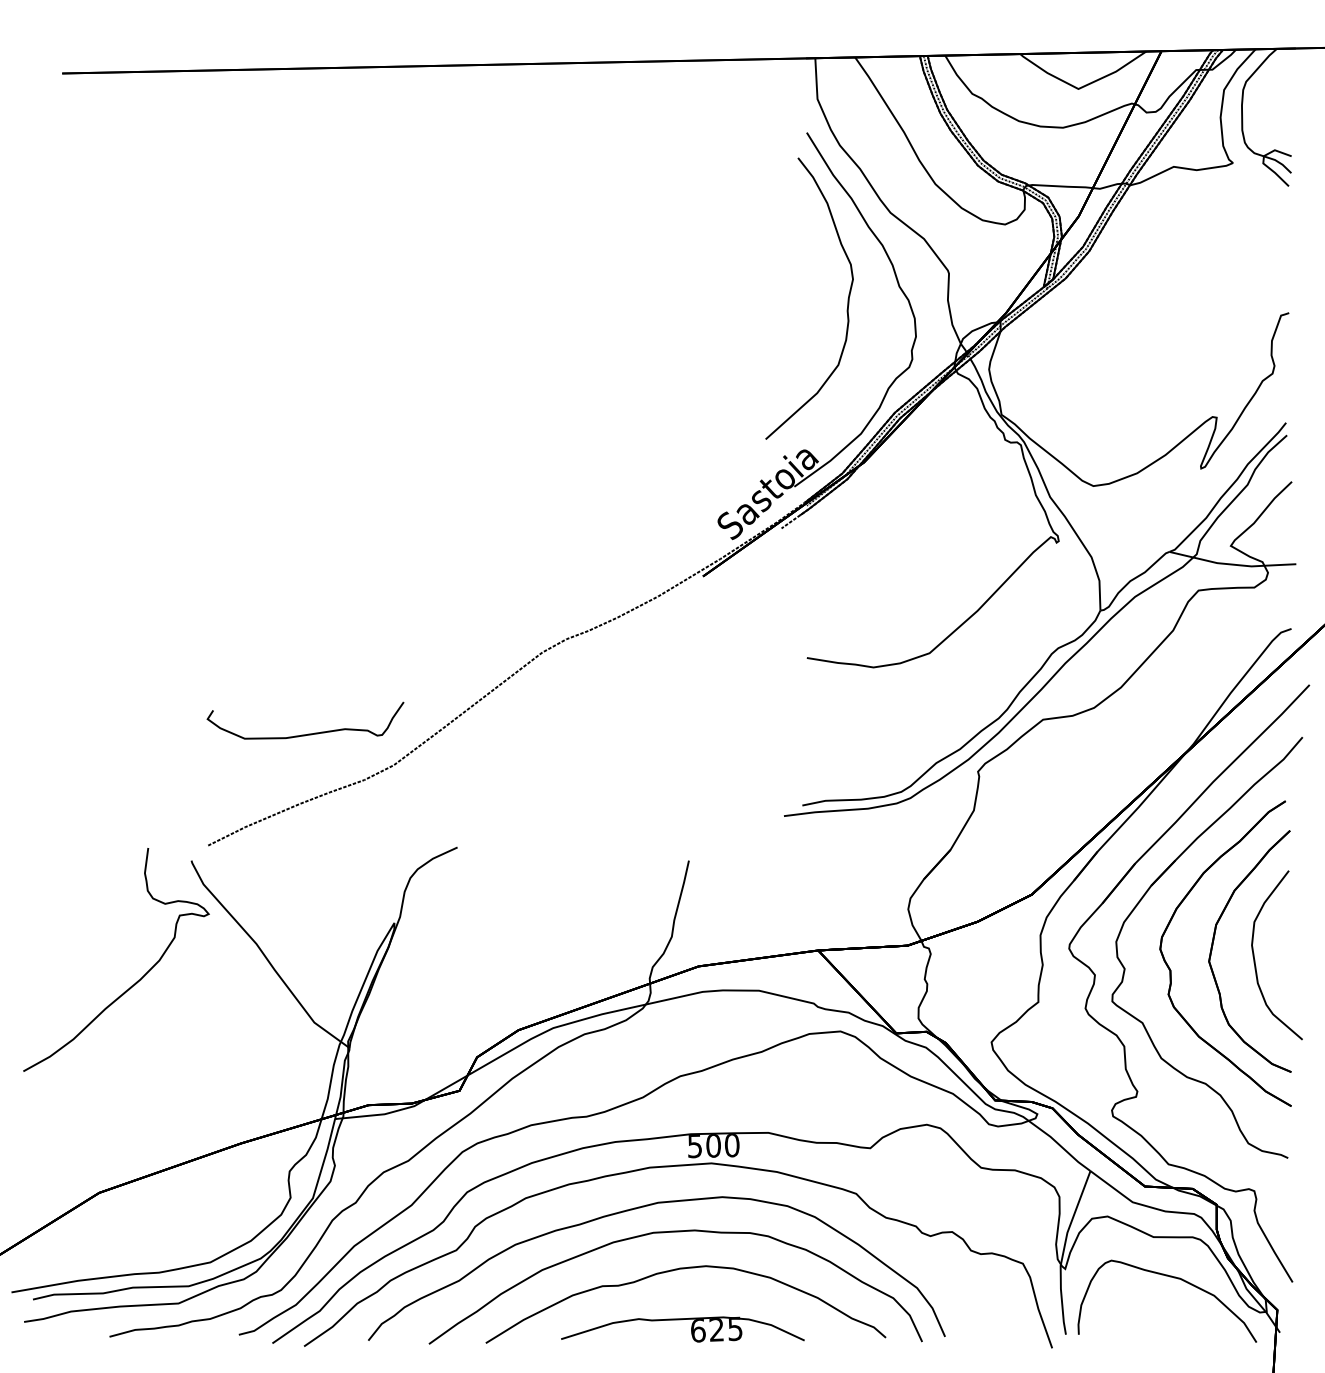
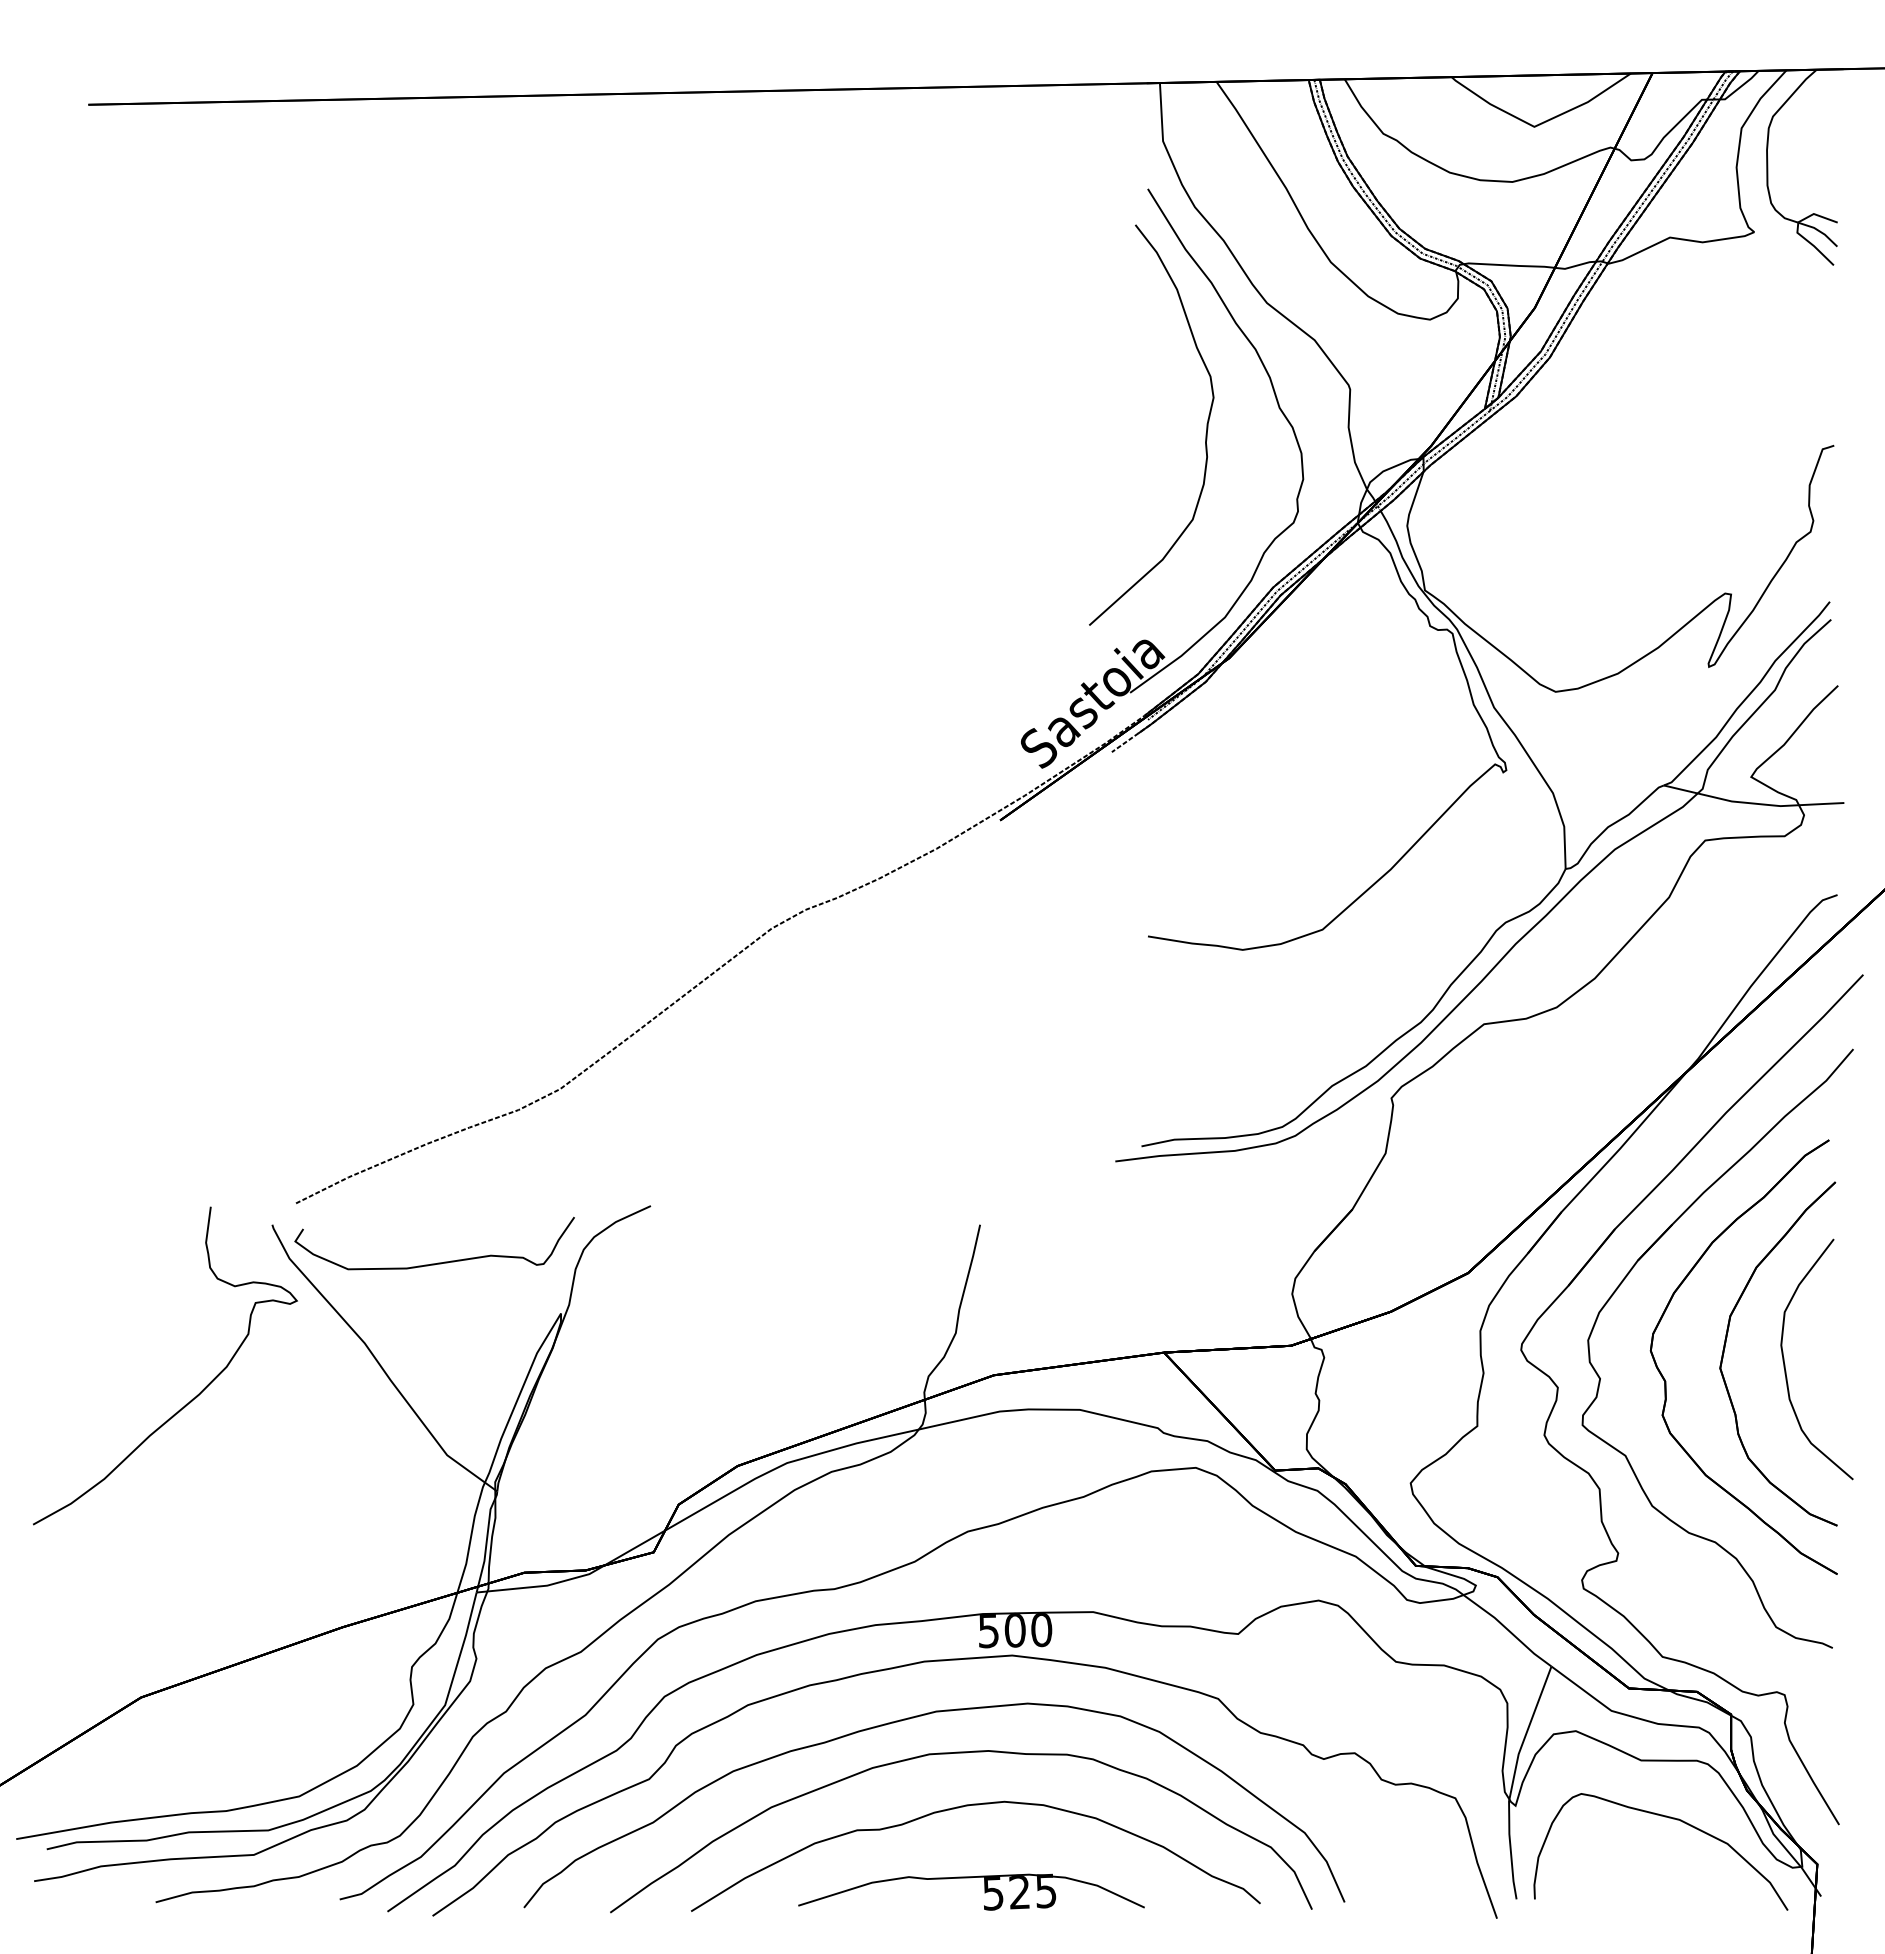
curve: (307, 733) -> (437, 1262), moved
text: (698, 1330) -> (993, 1893), 625 -> 525

